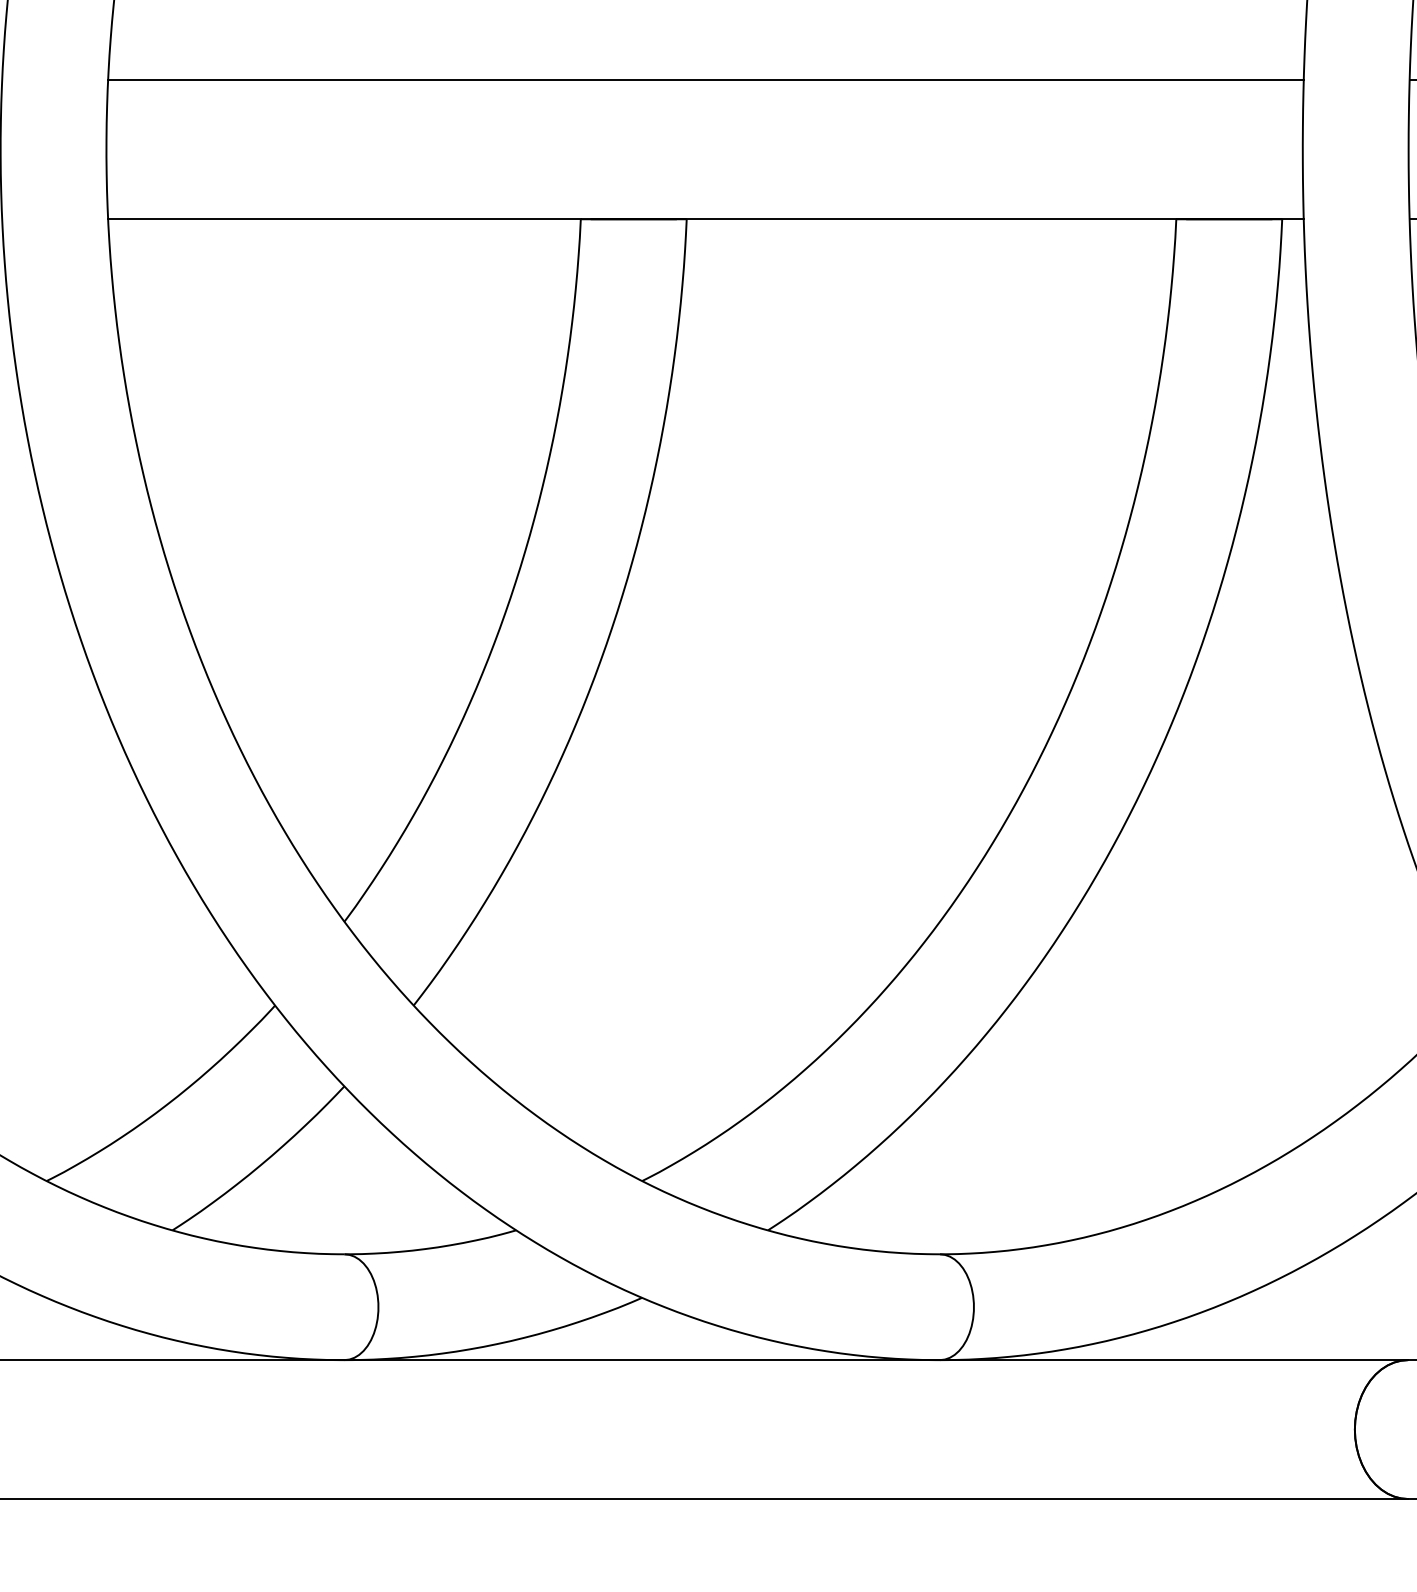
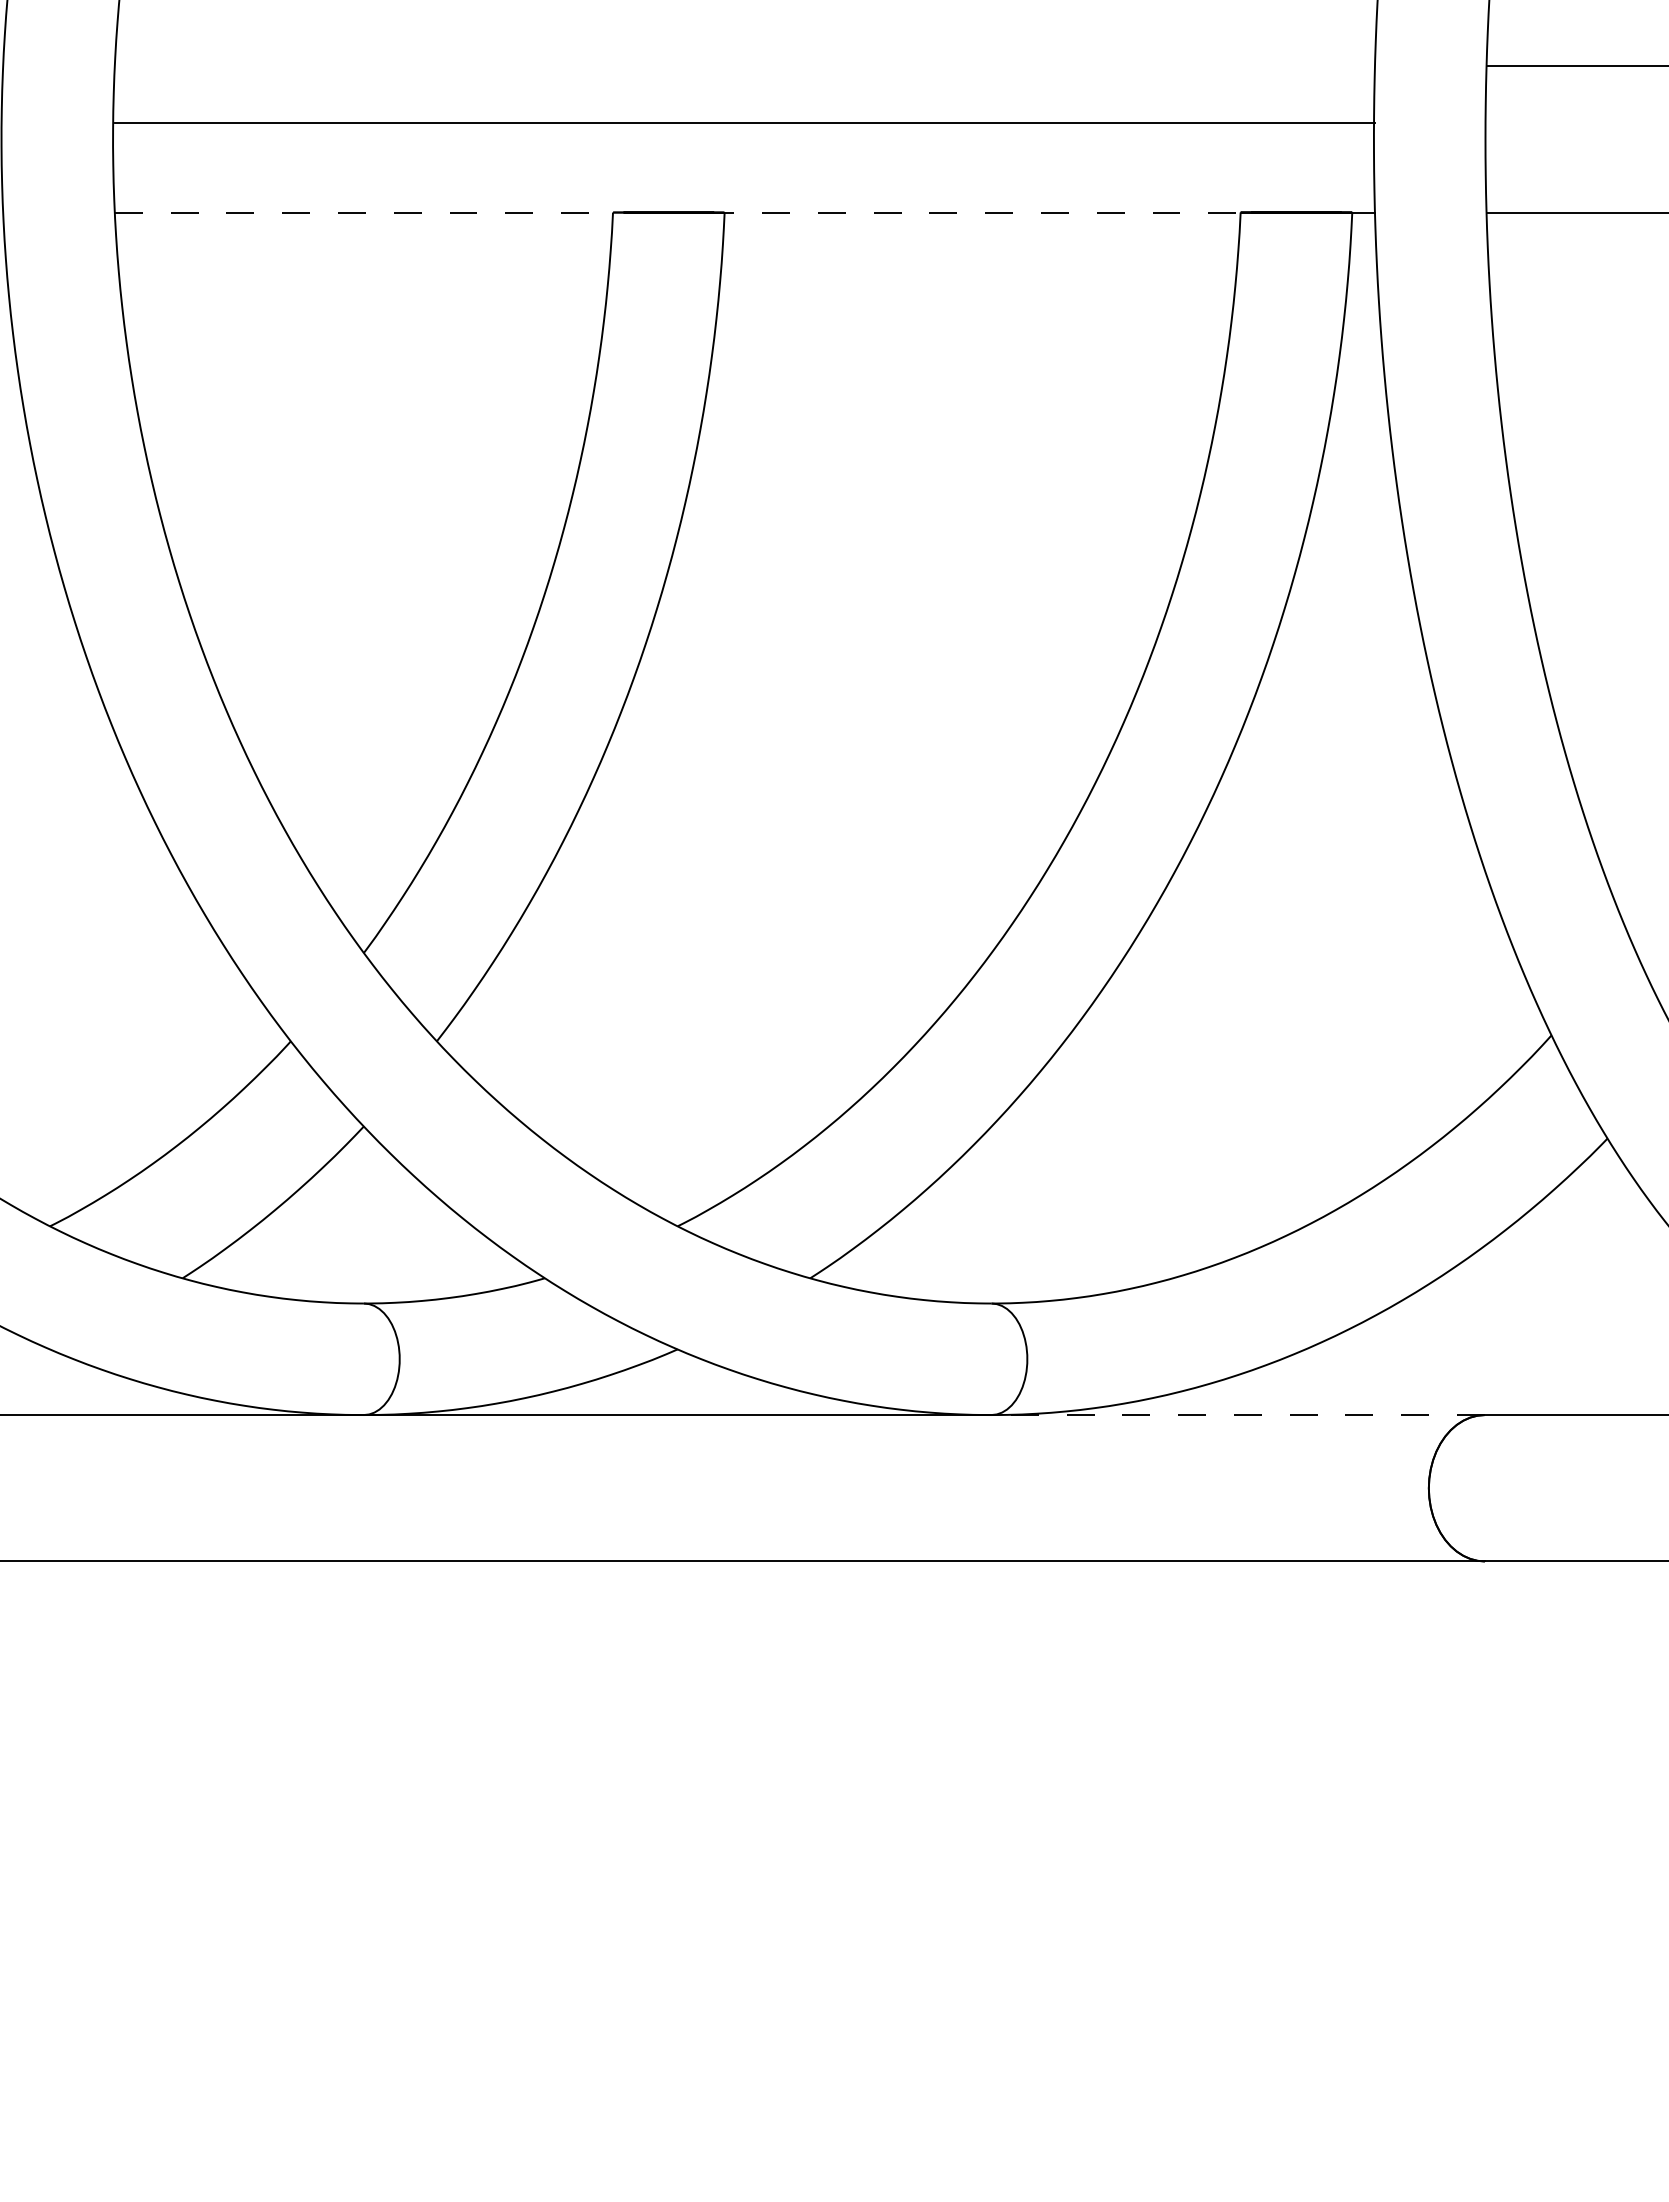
line: (705, 80) -> (744, 123), moved
line: (345, 219) -> (364, 212), solid -> dashed
line: (923, 219) -> (974, 212), solid -> dashed
line: (1174, 1360) -> (1238, 1415), solid -> dashed

